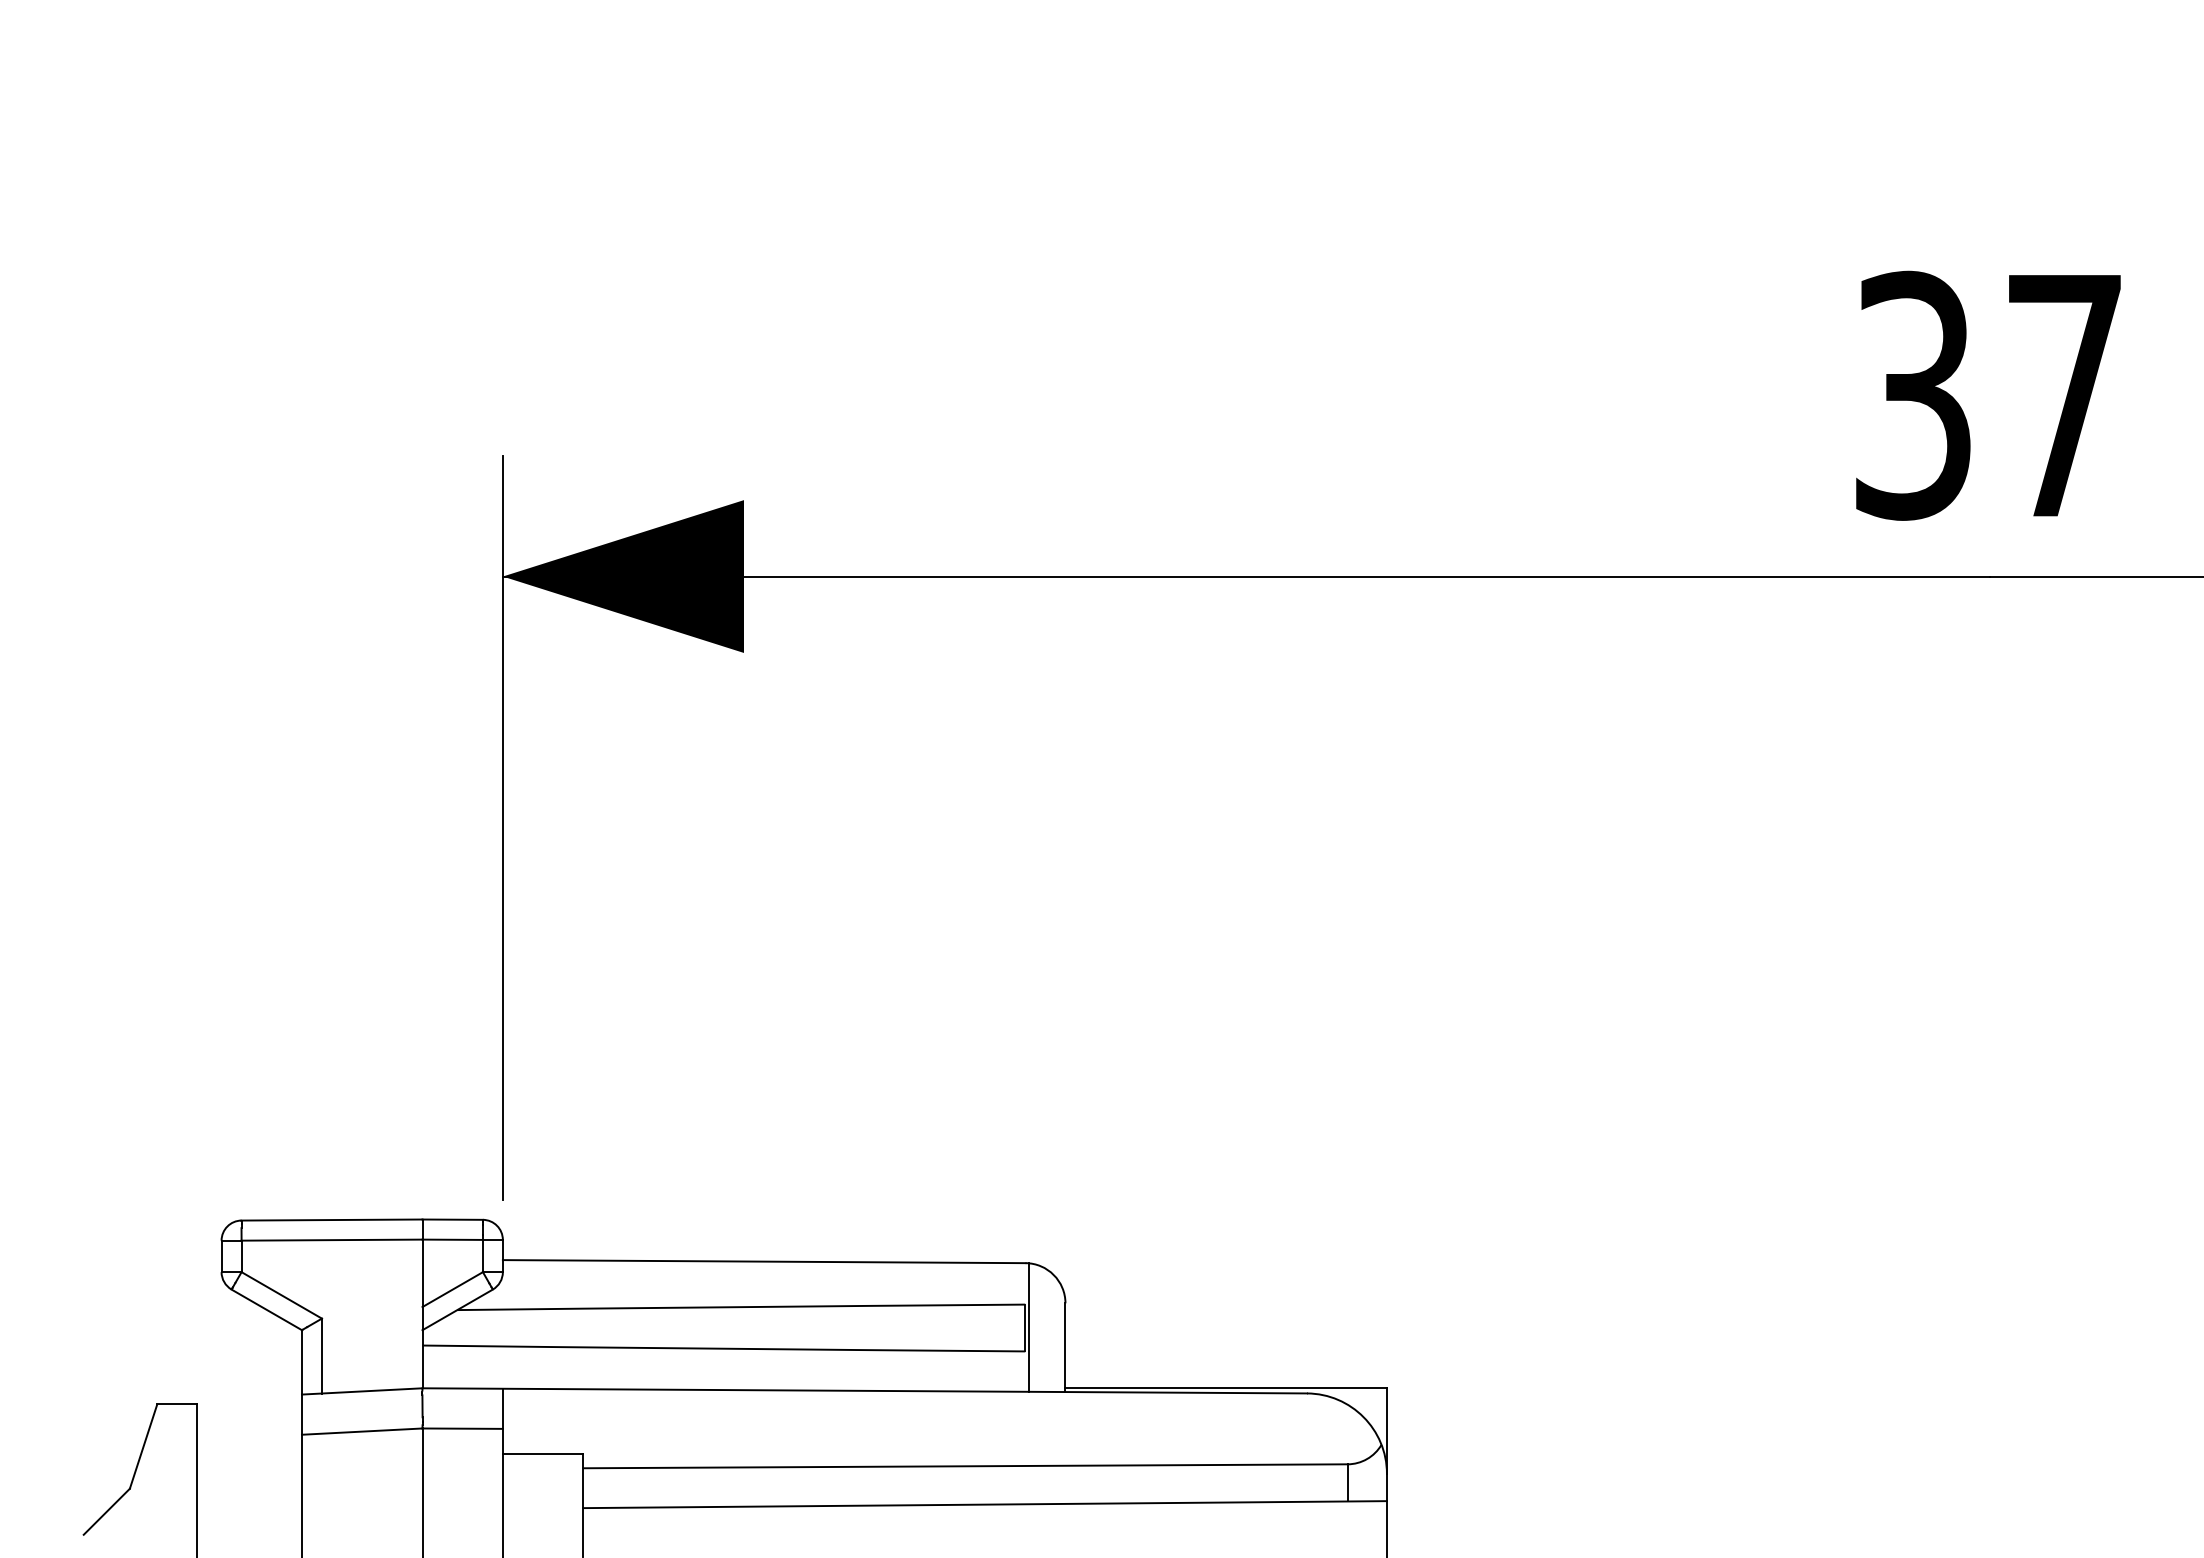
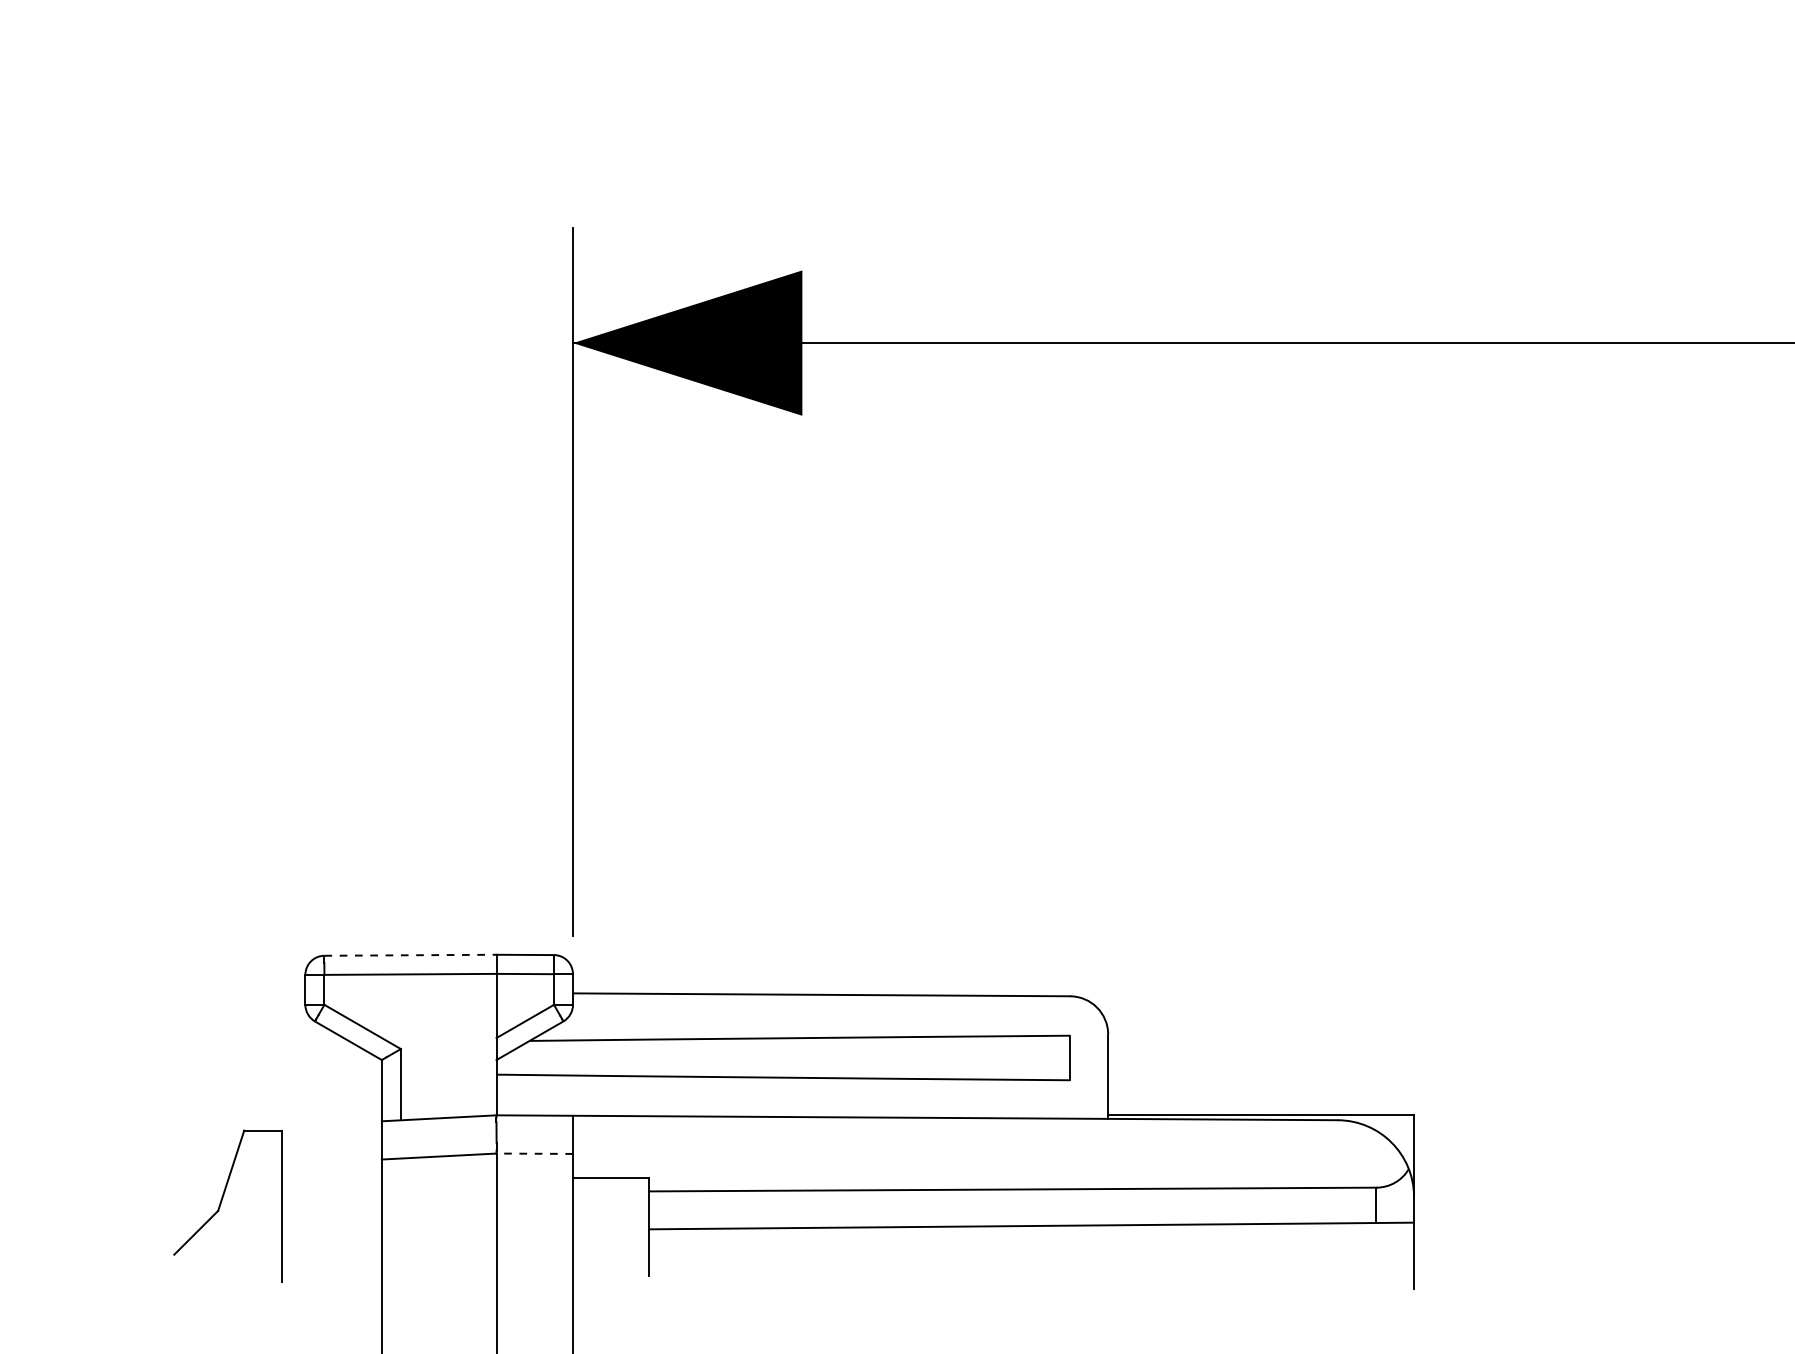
line: (332, 1220) -> (410, 955), solid -> dashed
line: (1029, 1327) -> (1073, 1057), removed
line: (462, 1428) -> (534, 1153), solid -> dashed

